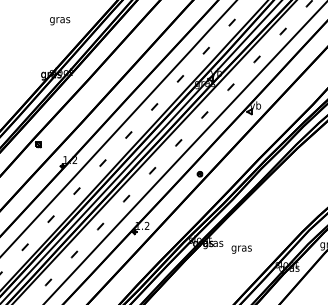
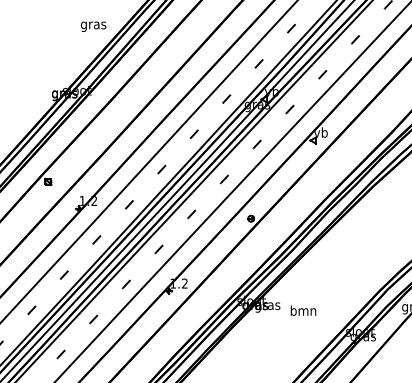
text: (59, 20) -> (93, 26), moved
text: (241, 248) -> (303, 311), gras -> bmn

